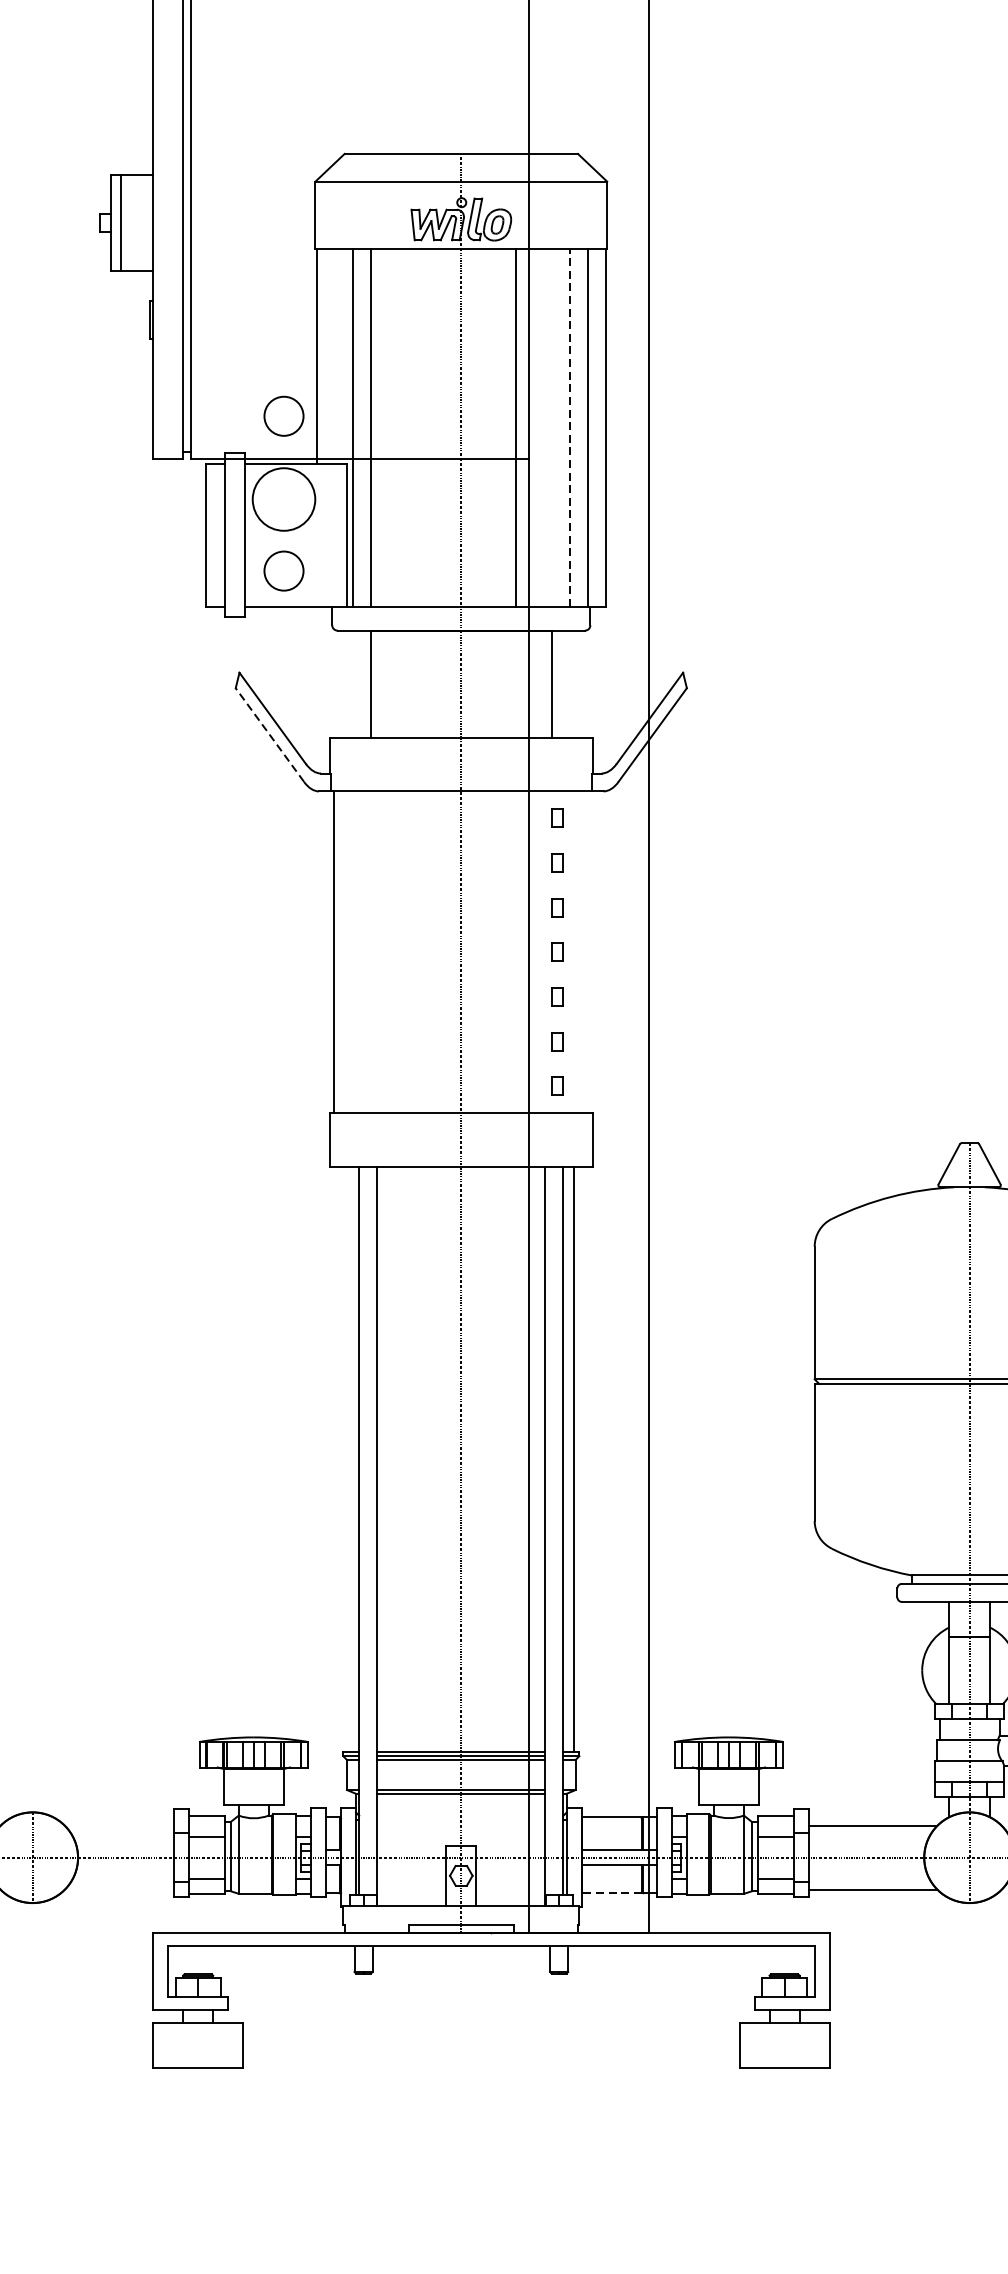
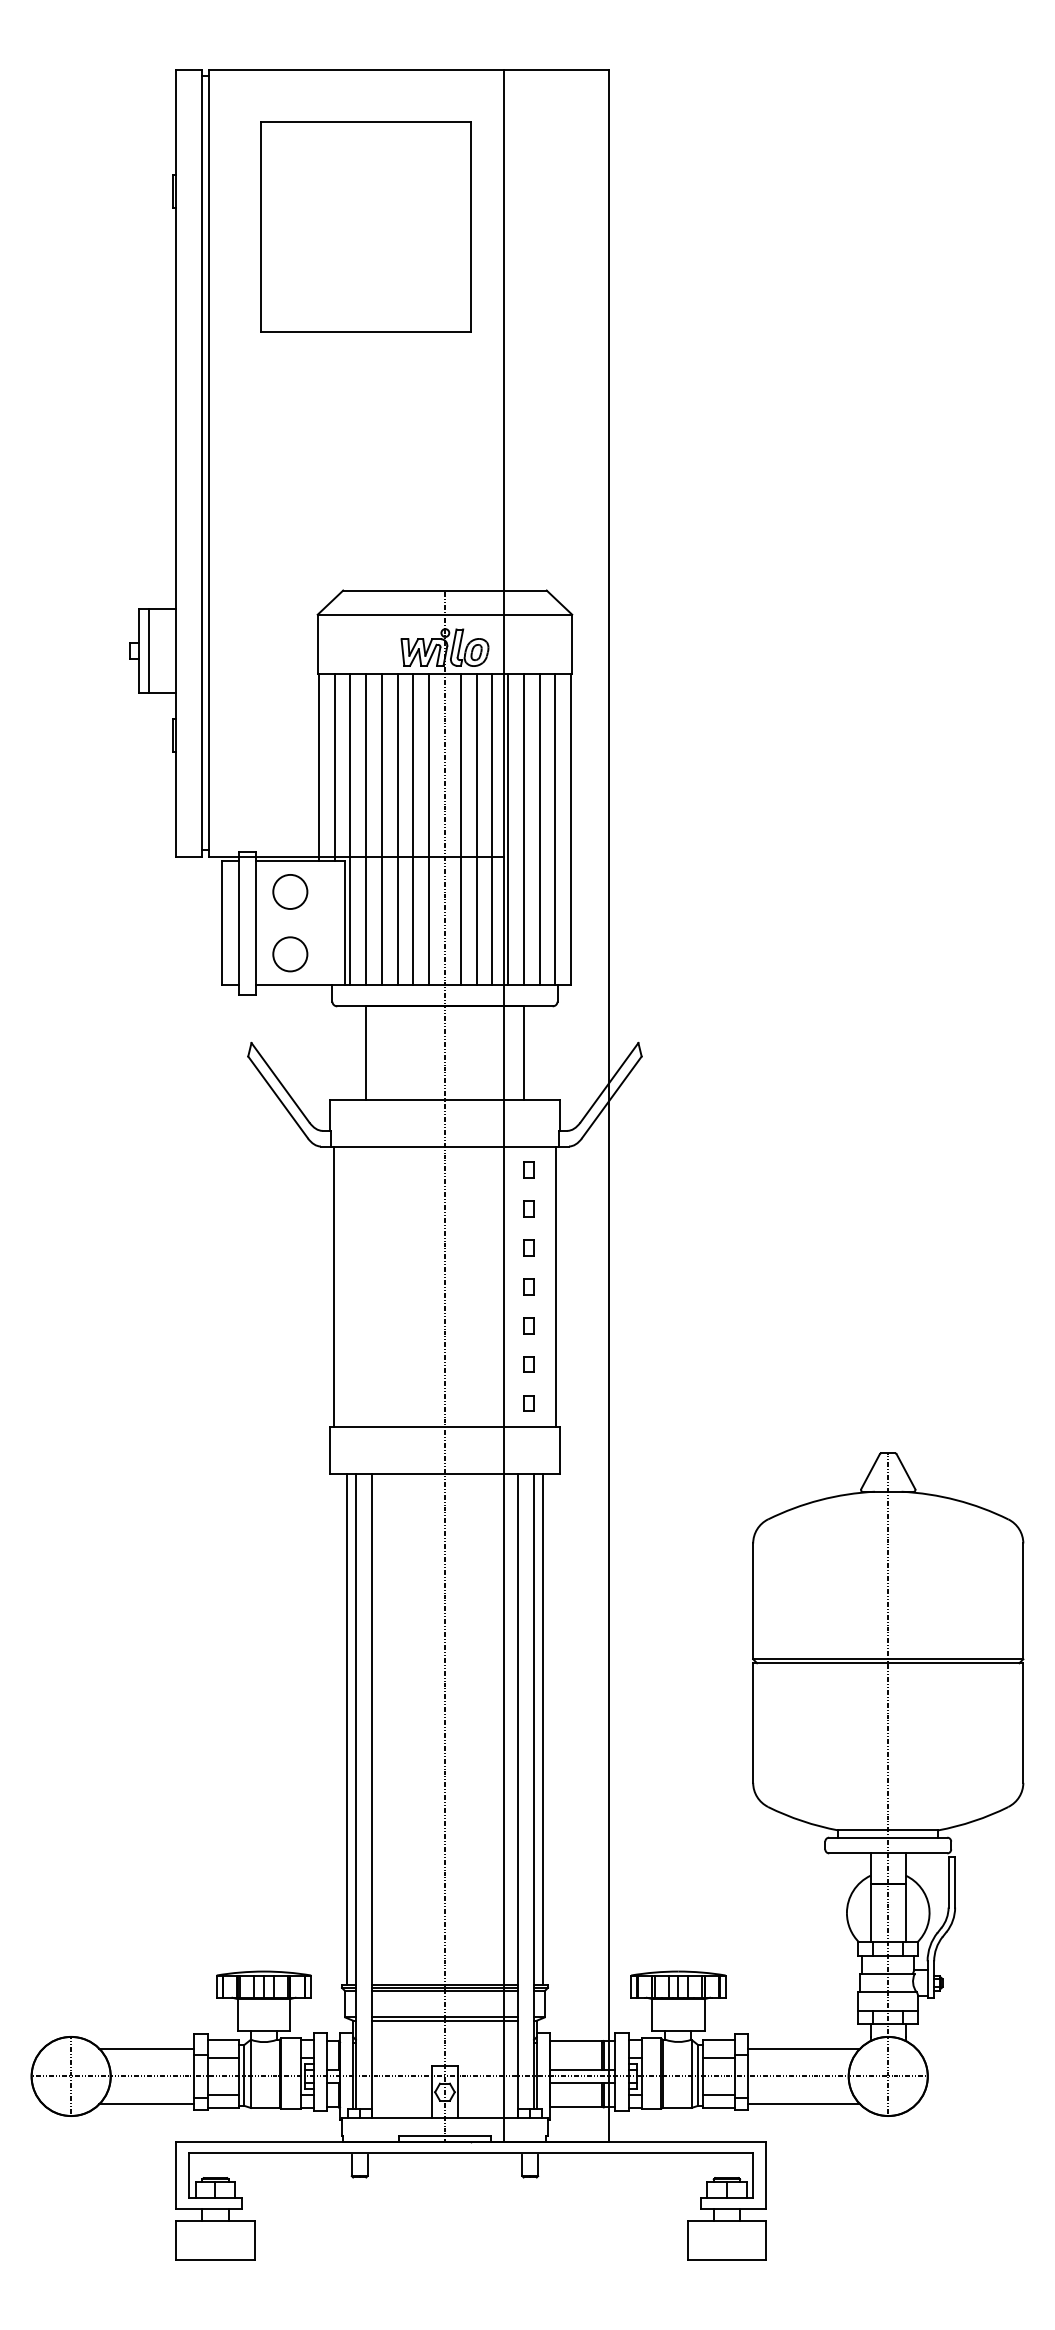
line: (334, 355) -> (334, 766), added
circle: (284, 416) -> (290, 819), removed
line: (388, 427) -> (381, 829), added
line: (406, 427) -> (397, 829), added
line: (425, 427) -> (413, 829), added
line: (443, 427) -> (429, 829), added
line: (479, 427) -> (460, 829), added
line: (497, 427) -> (476, 829), added
line: (534, 427) -> (508, 829), added
line: (551, 427) -> (523, 829), added
line: (569, 427) -> (539, 829), dashed -> solid
circle: (284, 499) -> (290, 891), size x0.62
line: (269, 734) -> (277, 1096), dashed -> solid
line: (588, 951) -> (555, 1286), added
line: (348, 1458) -> (346, 1728), added
line: (119, 1825) -> (146, 2048), added
line: (119, 1889) -> (146, 2104), added
line: (610, 1893) -> (575, 2107), dashed -> solid

